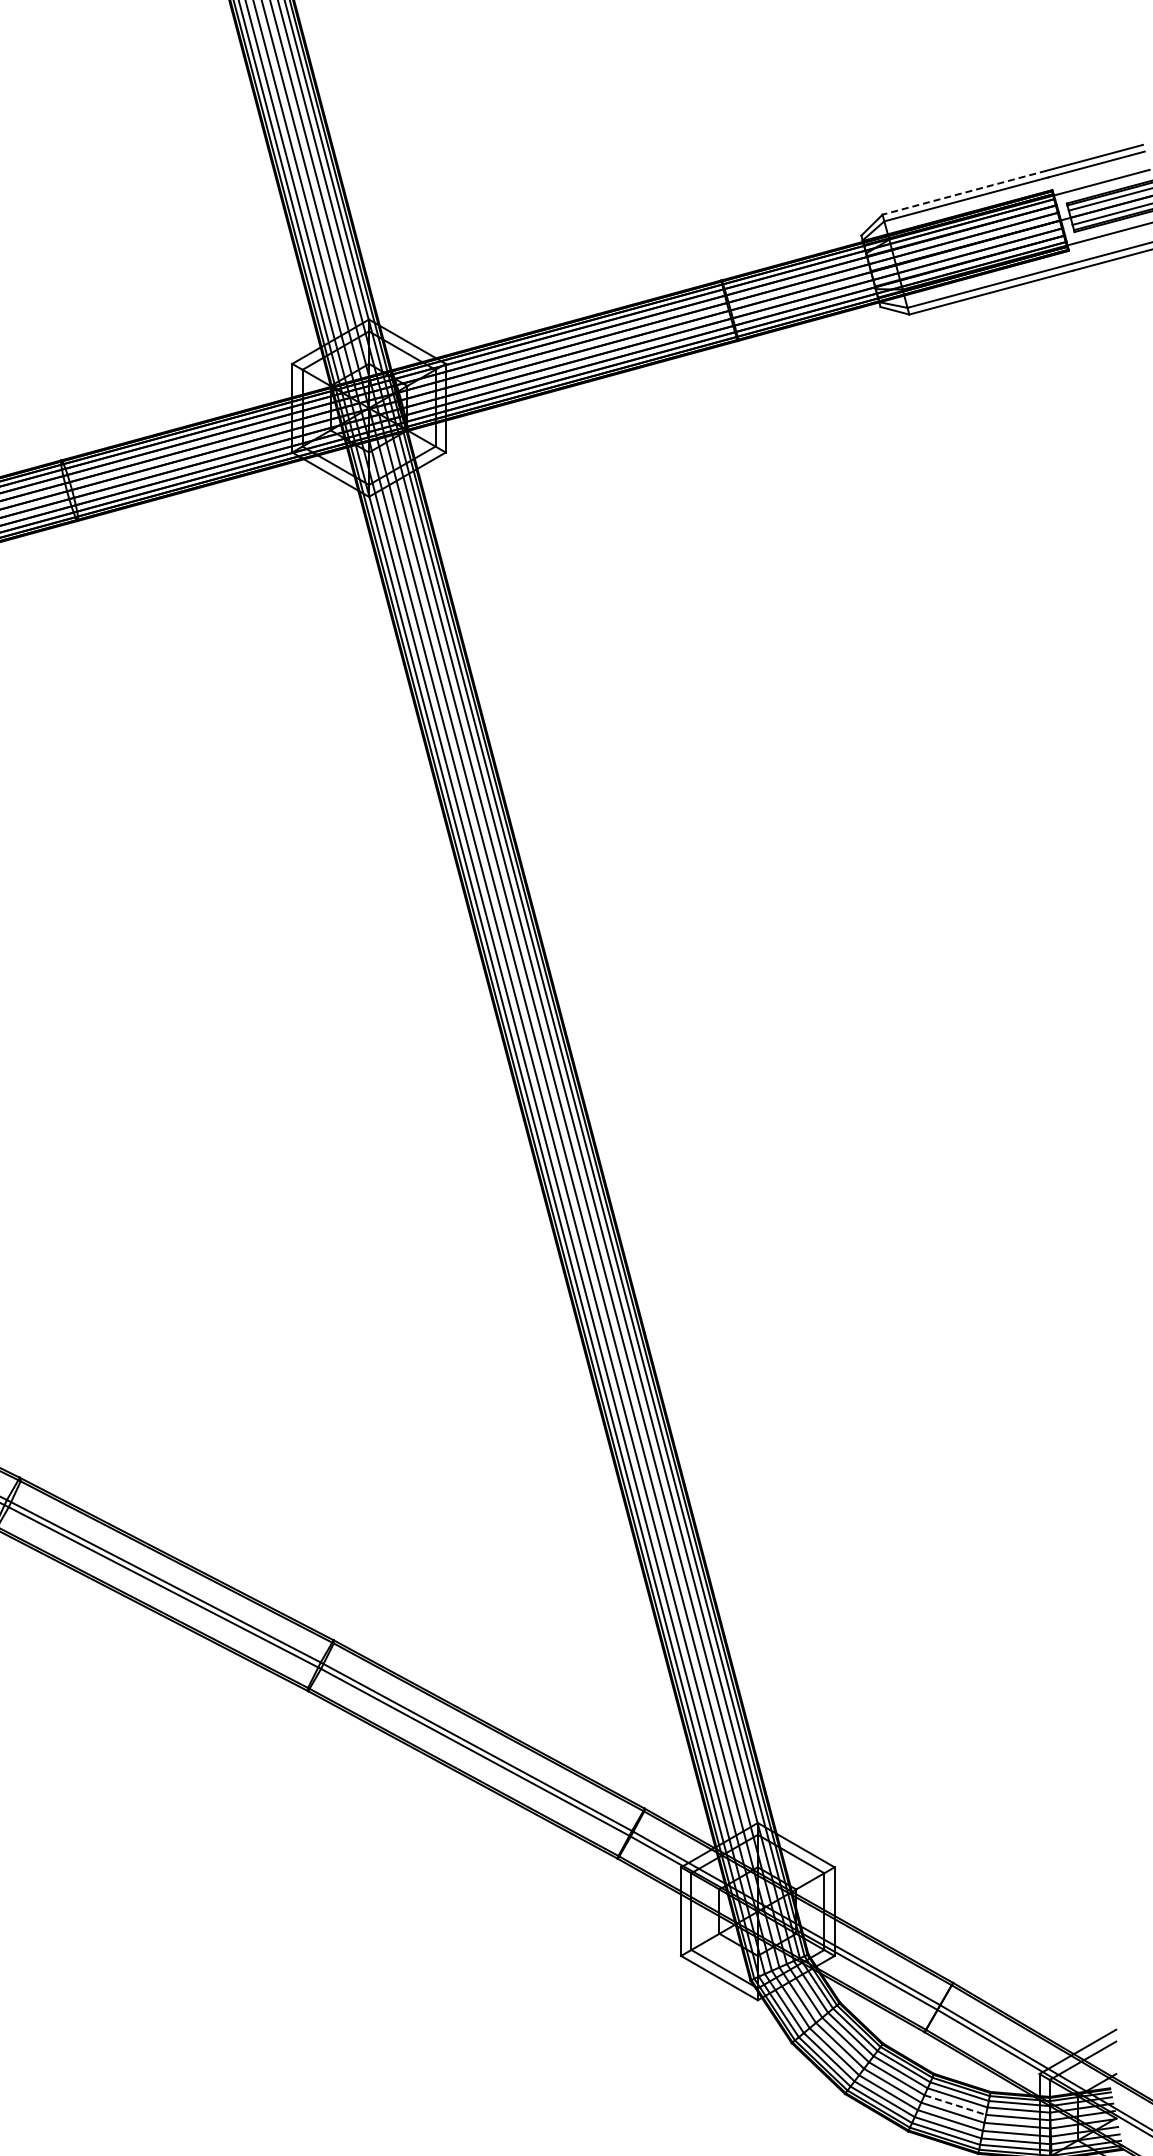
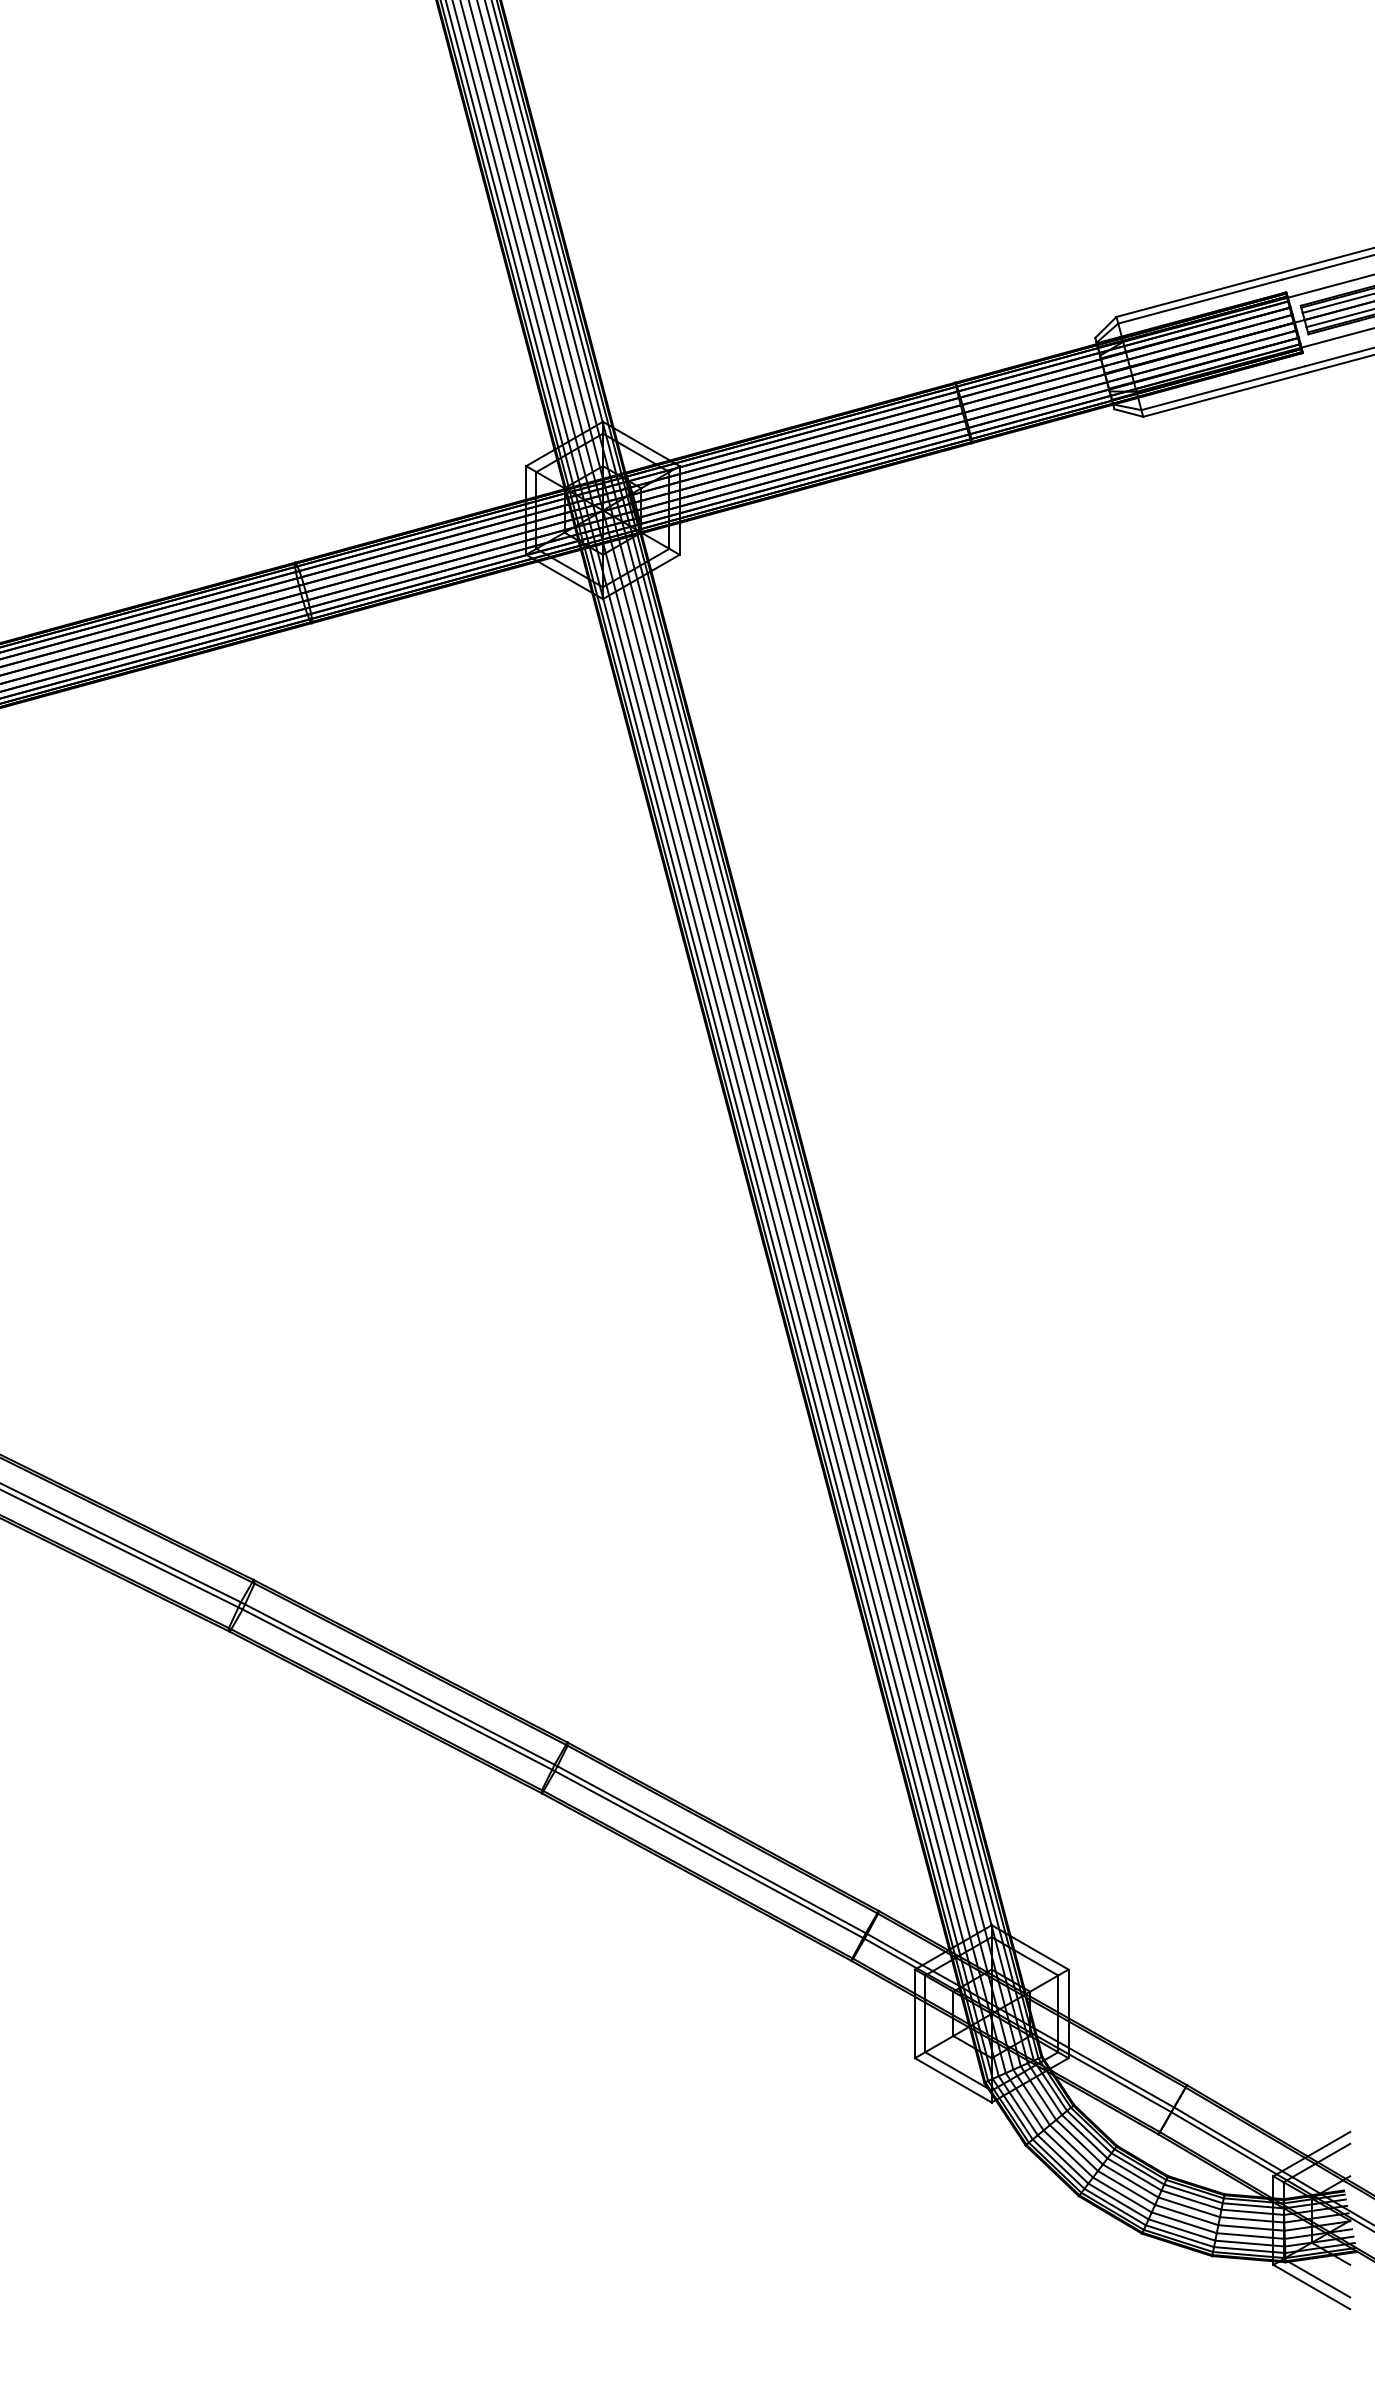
line: (964, 192) -> (1198, 294), dashed -> solid
line: (955, 2105) -> (1189, 2207), dashed -> solid

